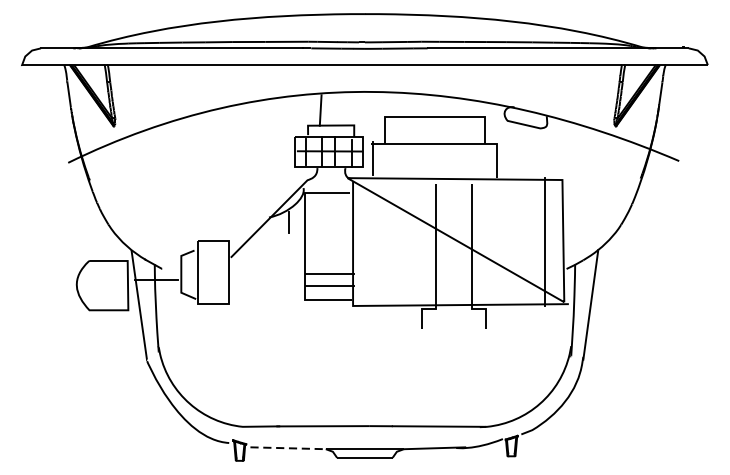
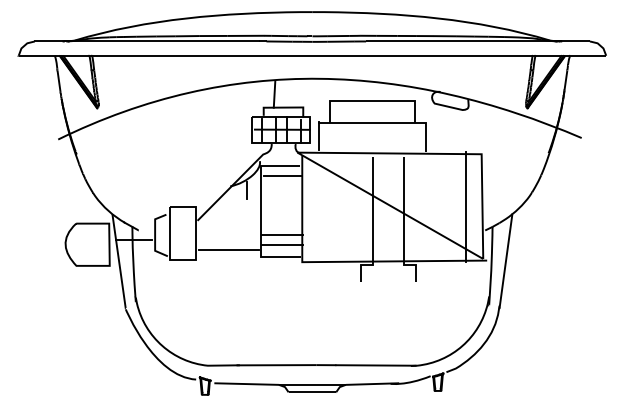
line: (329, 204) -> (282, 175), added
line: (266, 291) -> (228, 249), added
line: (290, 448) -> (248, 384), dashed -> solid

